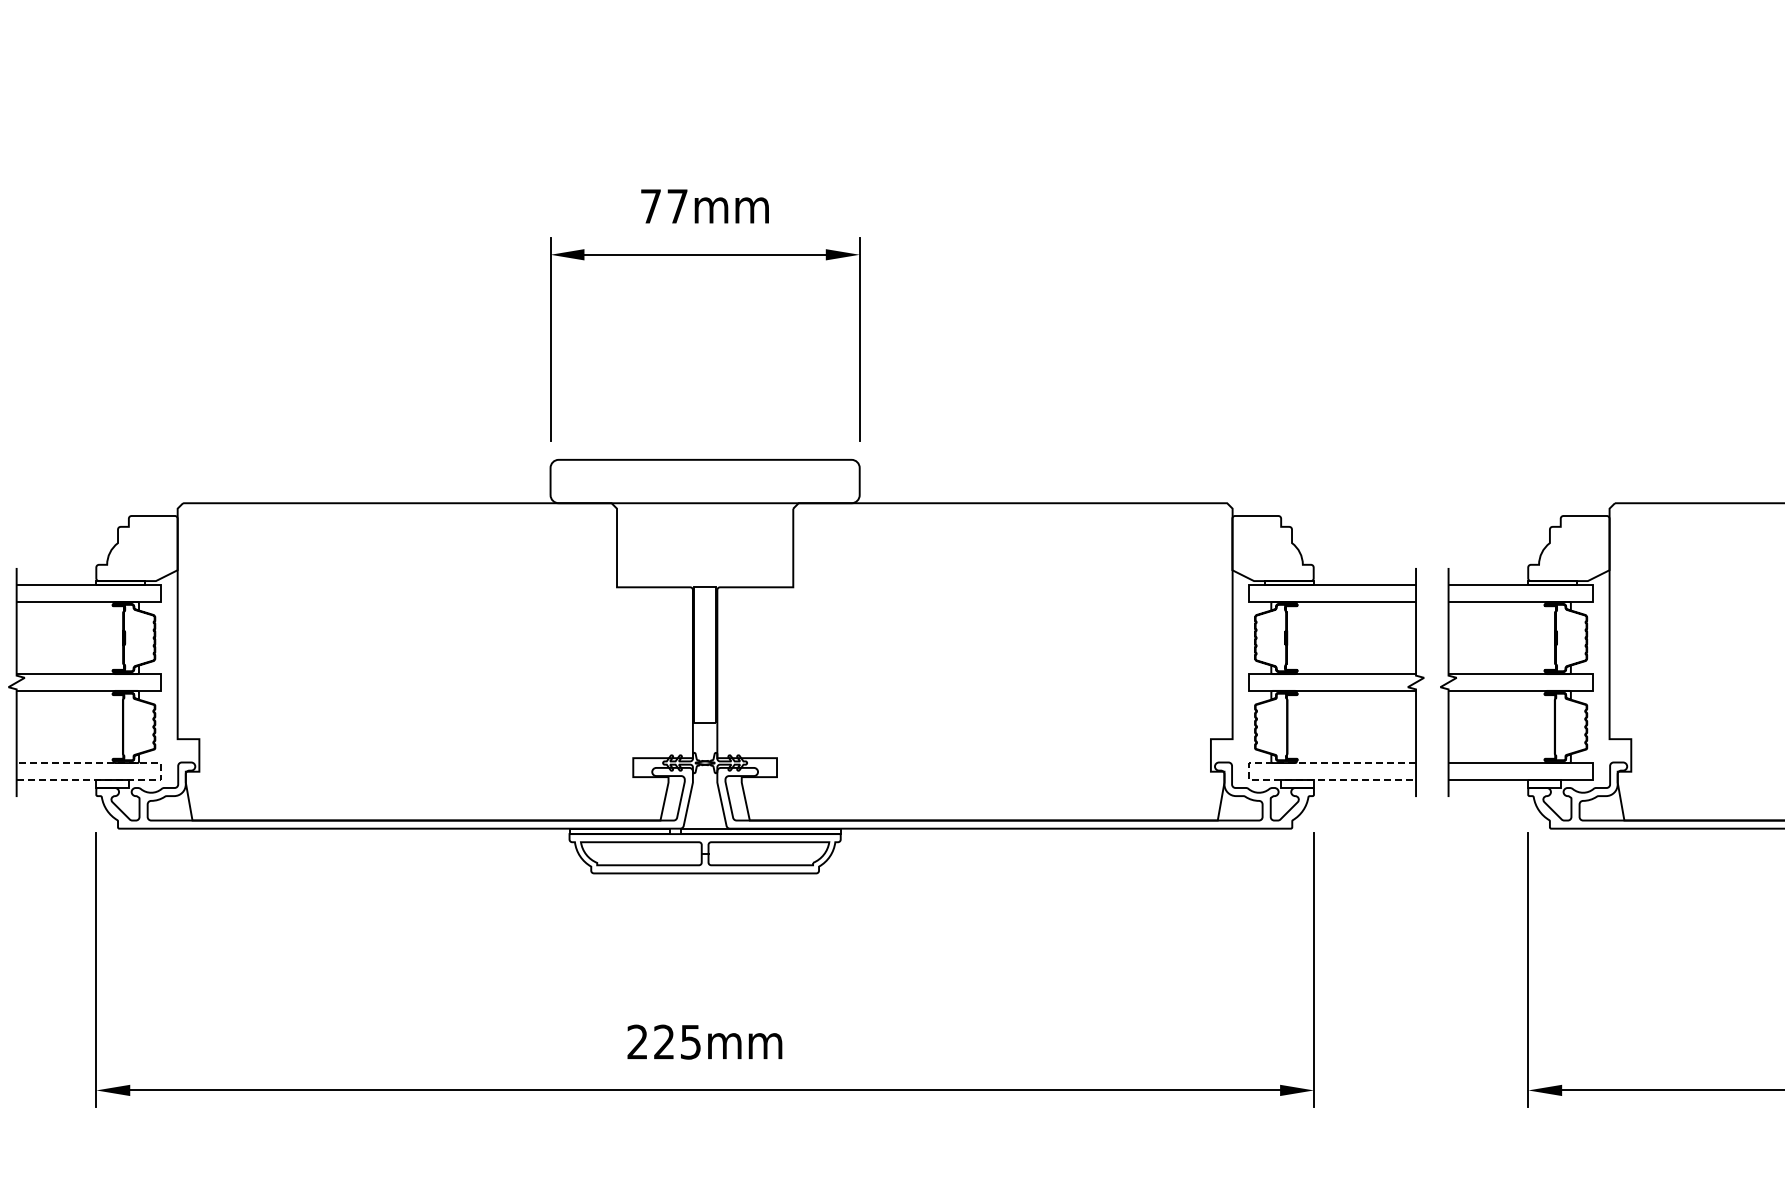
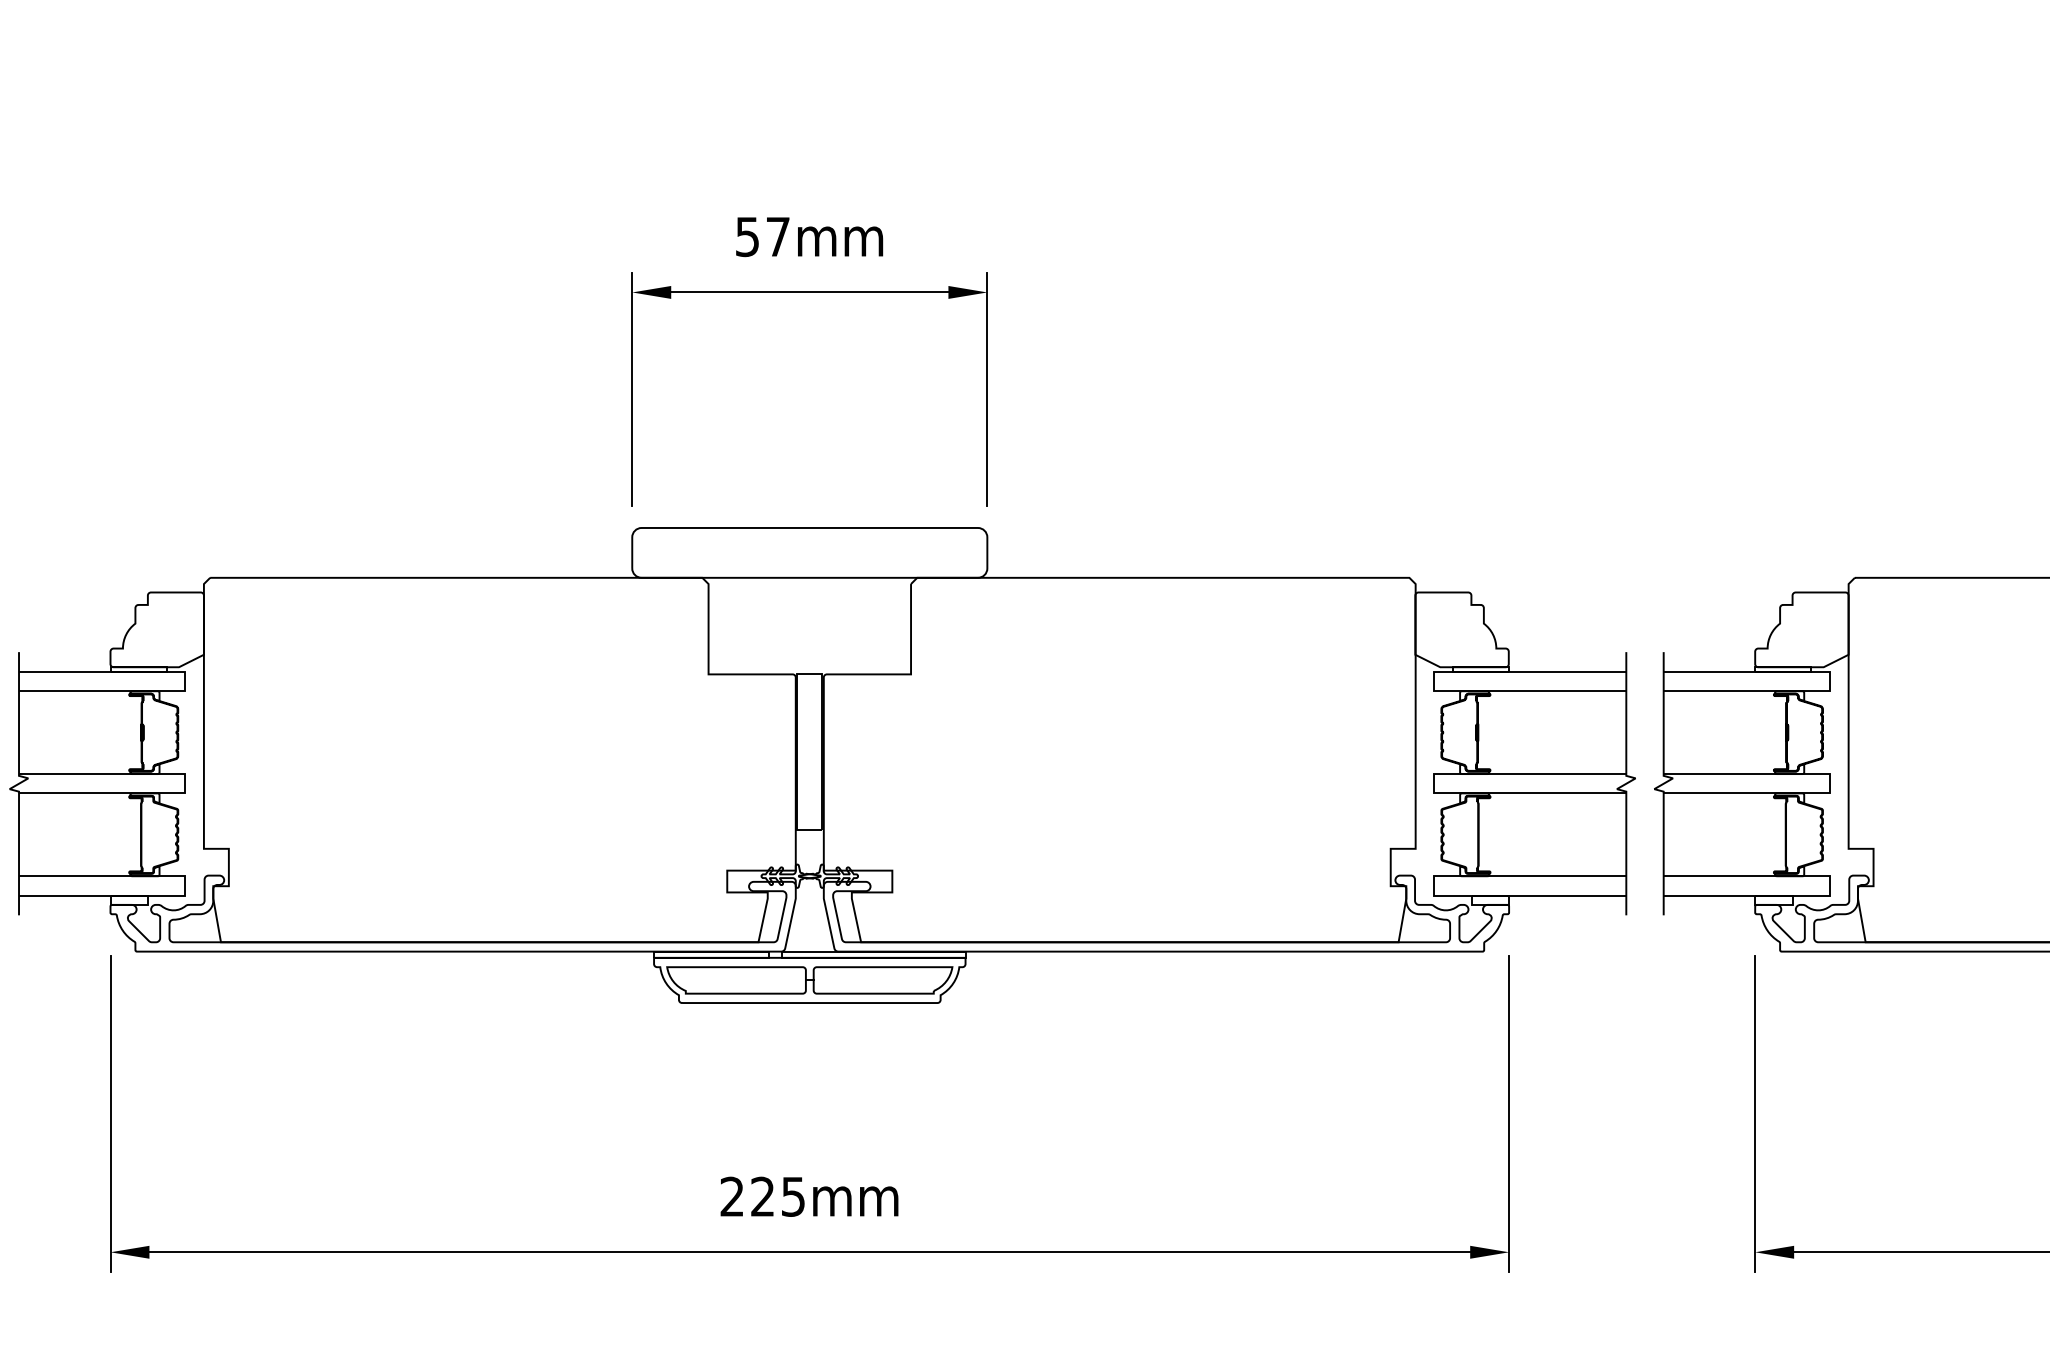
text: (650, 206) -> (747, 236), 77mm -> 57mm
line: (161, 770) -> (185, 884), dashed -> solid
line: (1248, 771) -> (1433, 885), dashed -> solid

